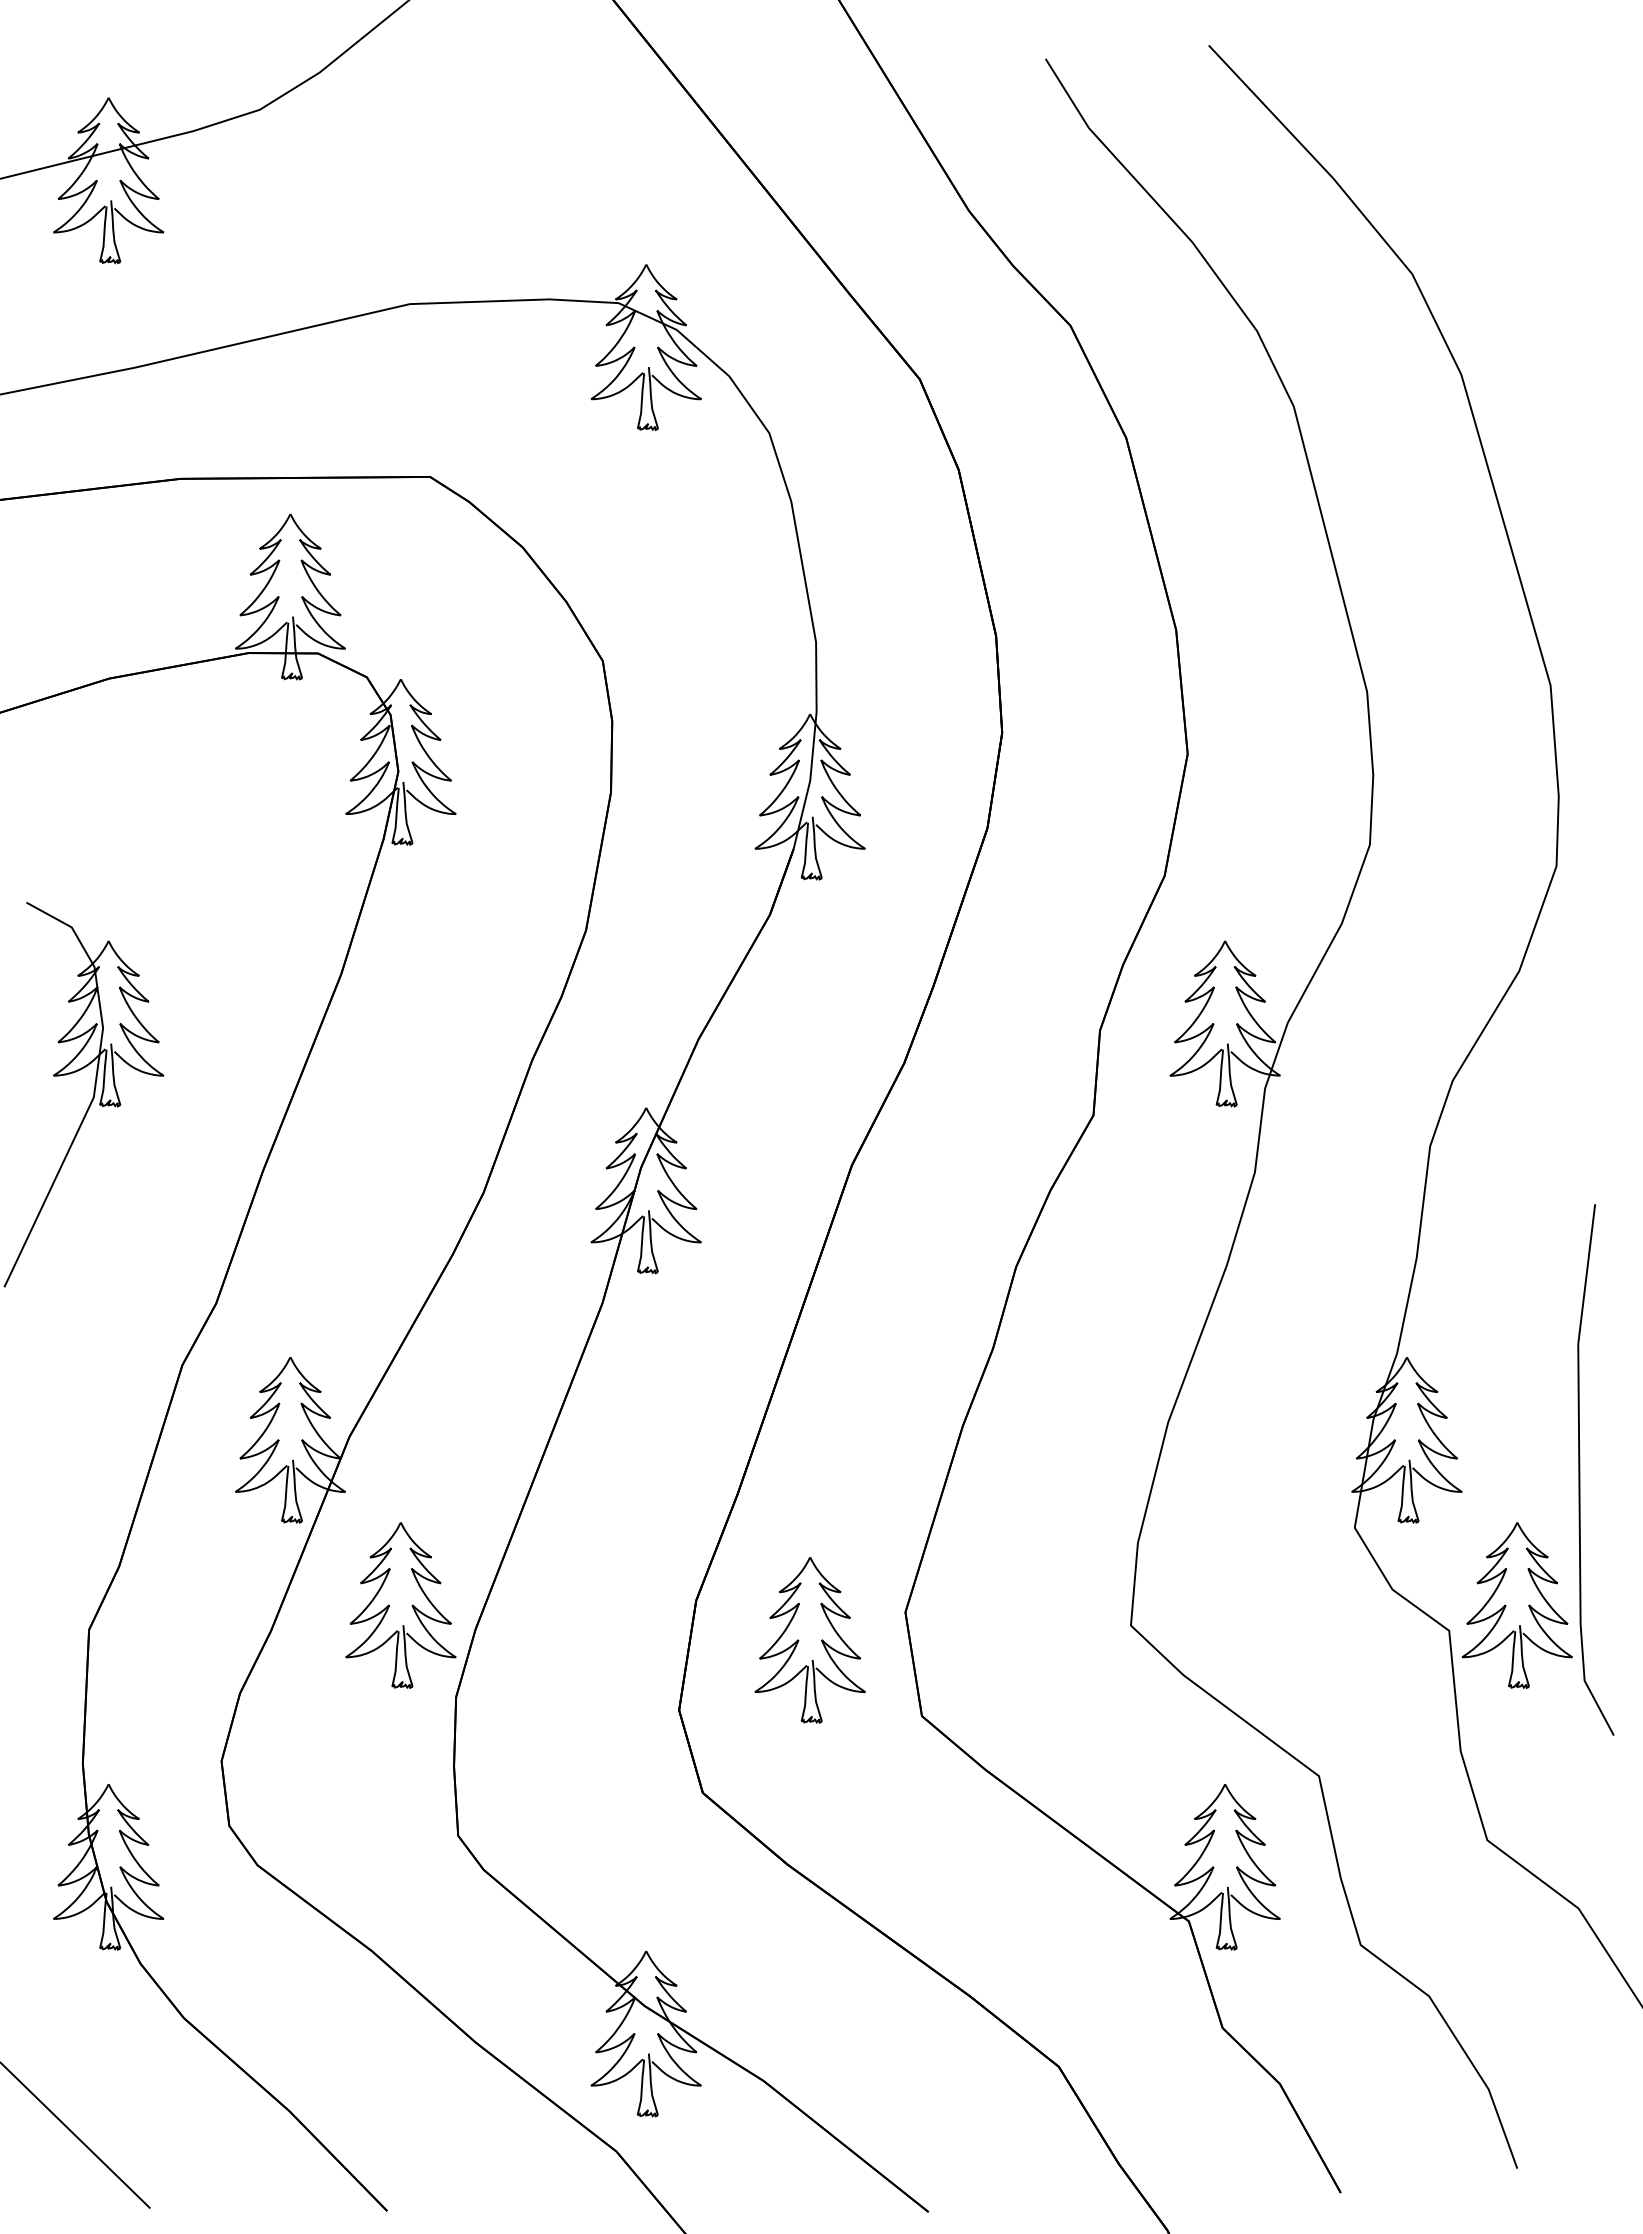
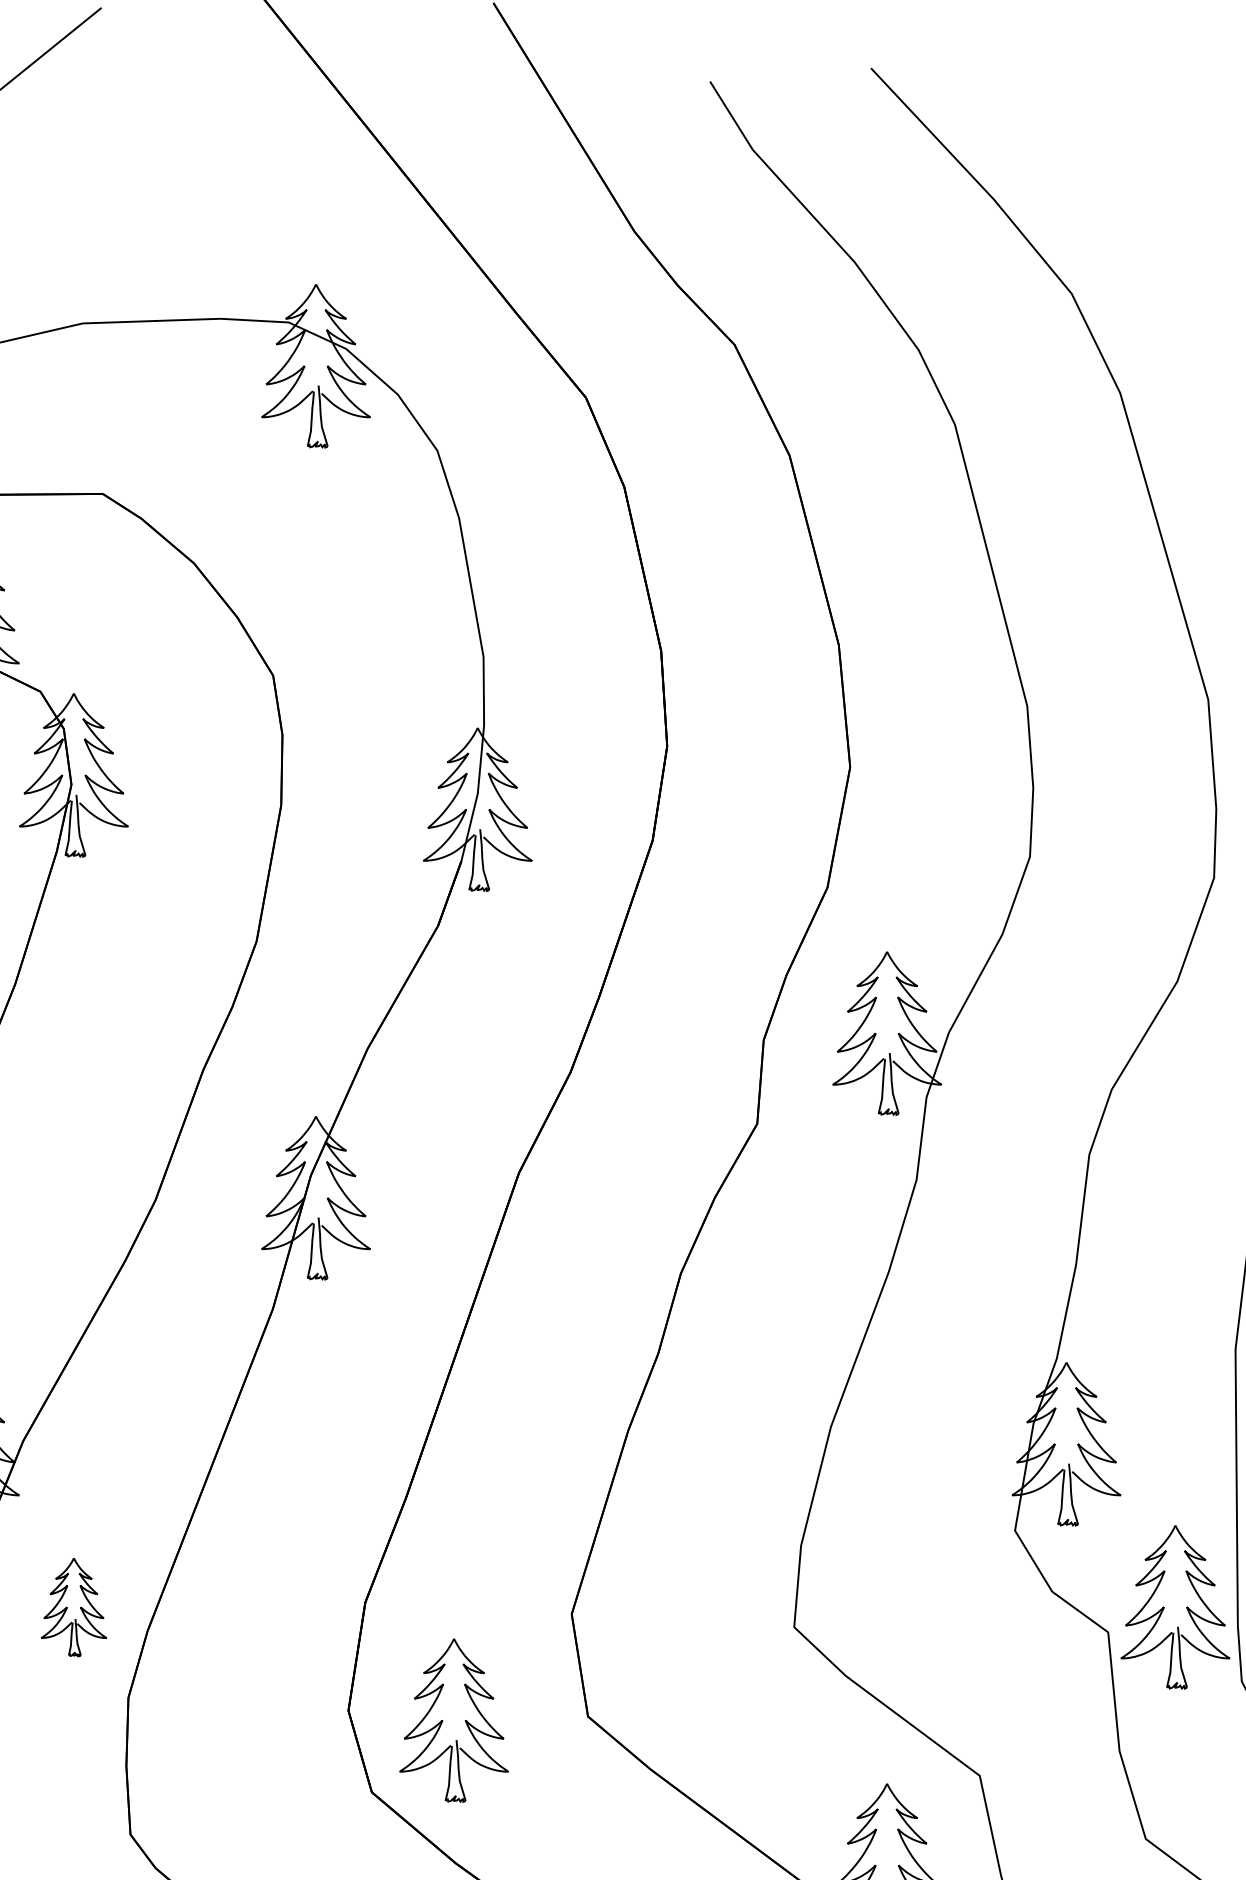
part: (400, 1605) -> (73, 1607), size x0.6
part: (809, 1640) -> (453, 1720), moved

